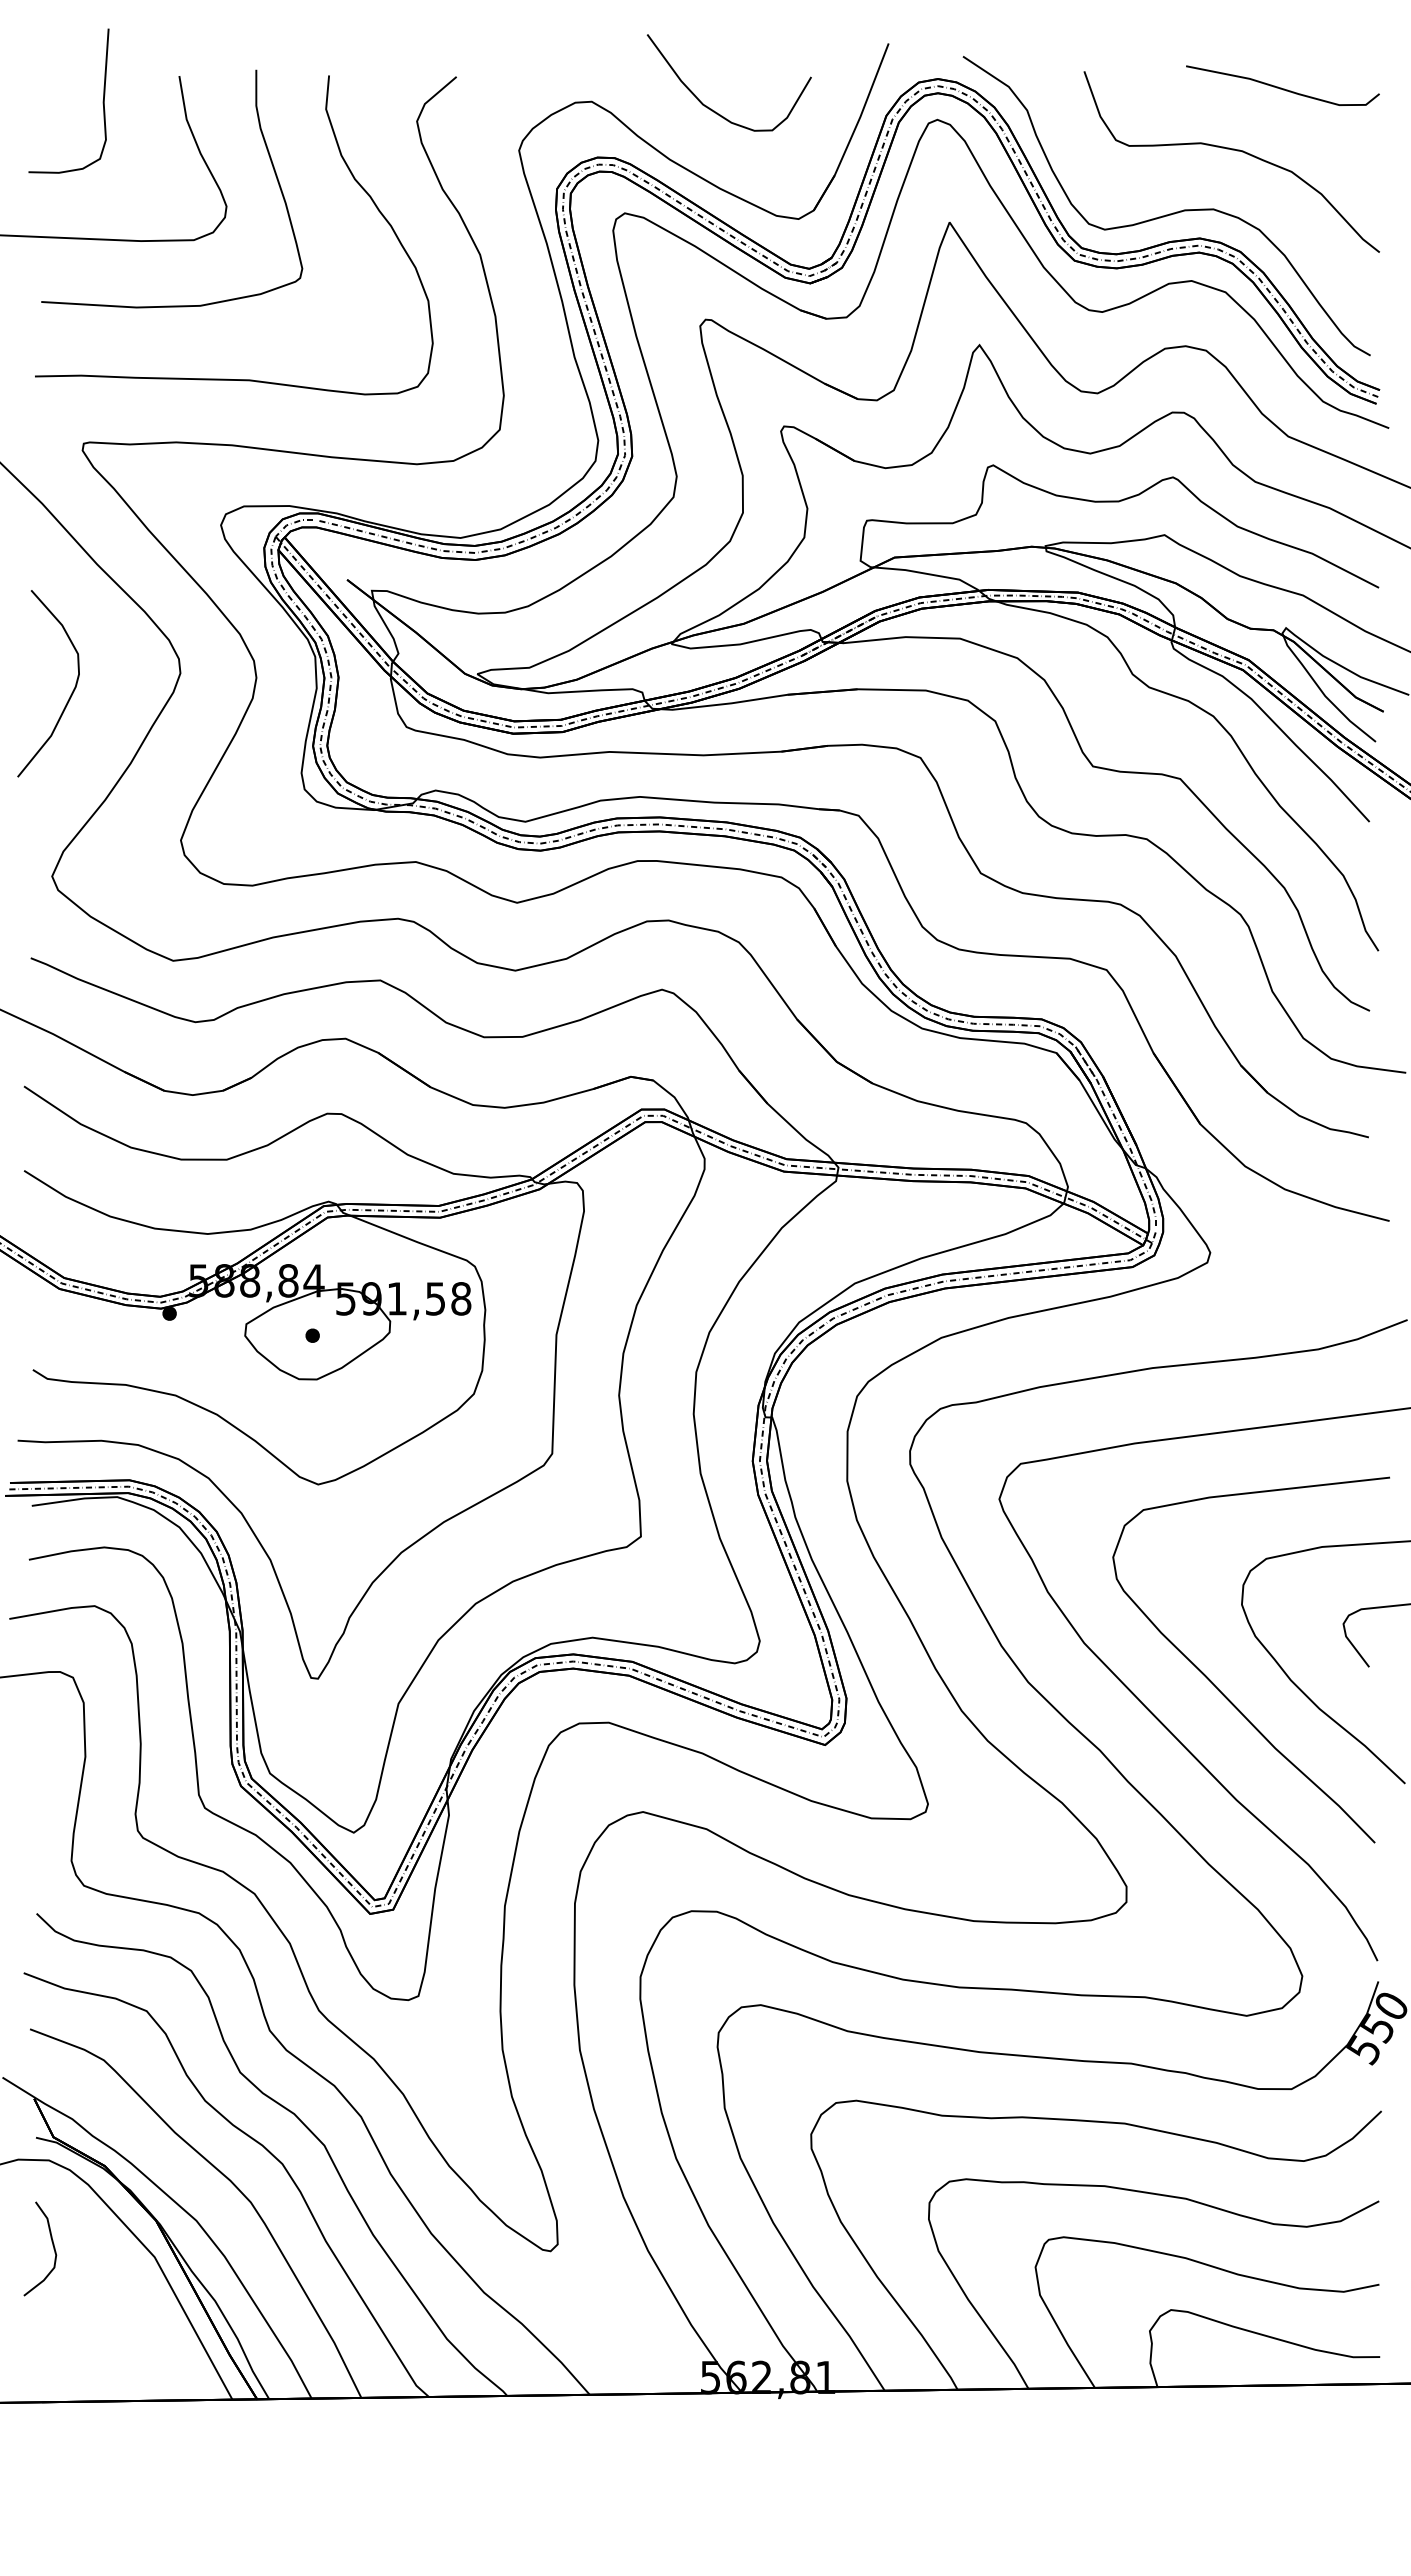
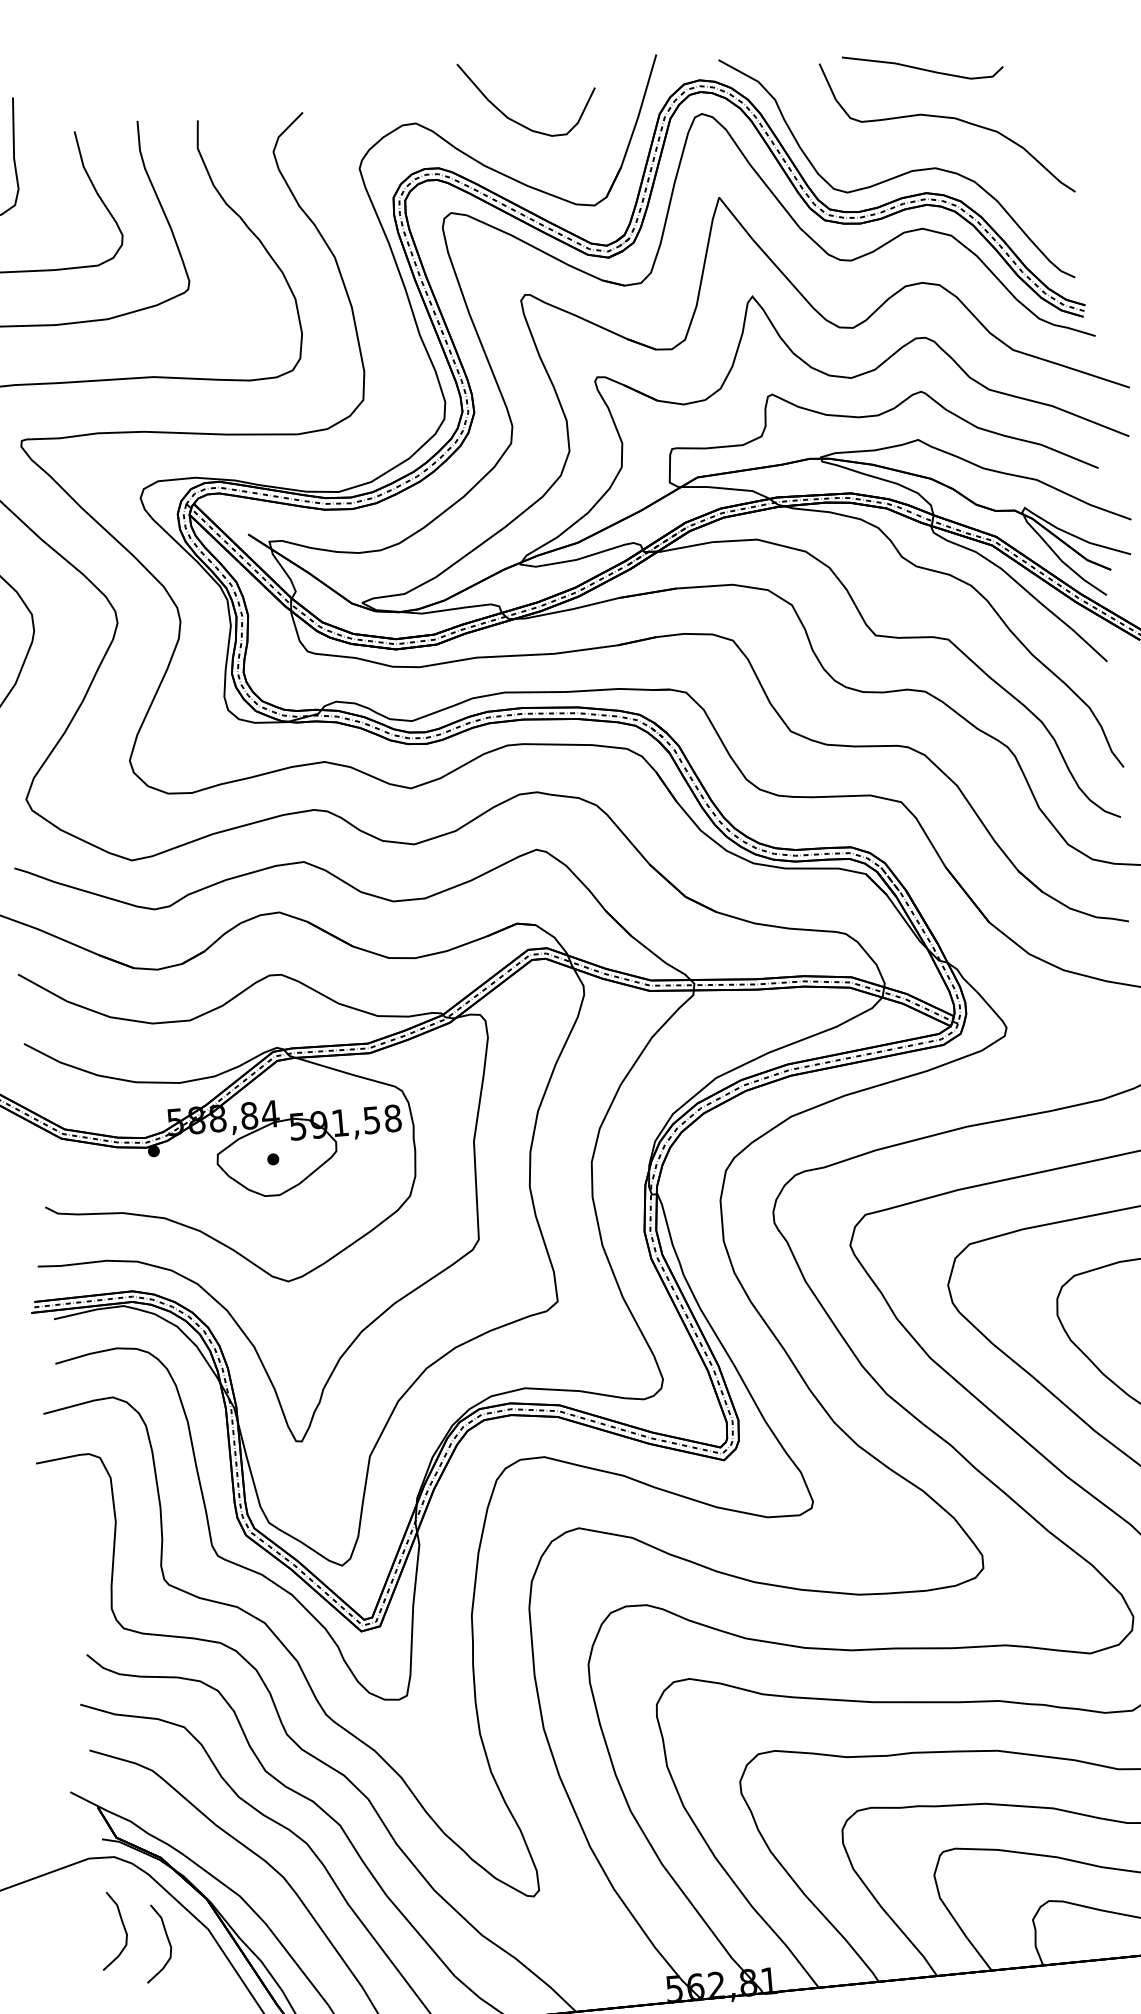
curve: (1281, 87) -> (922, 68), moved
curve: (104, 2265) -> (167, 1939), added

